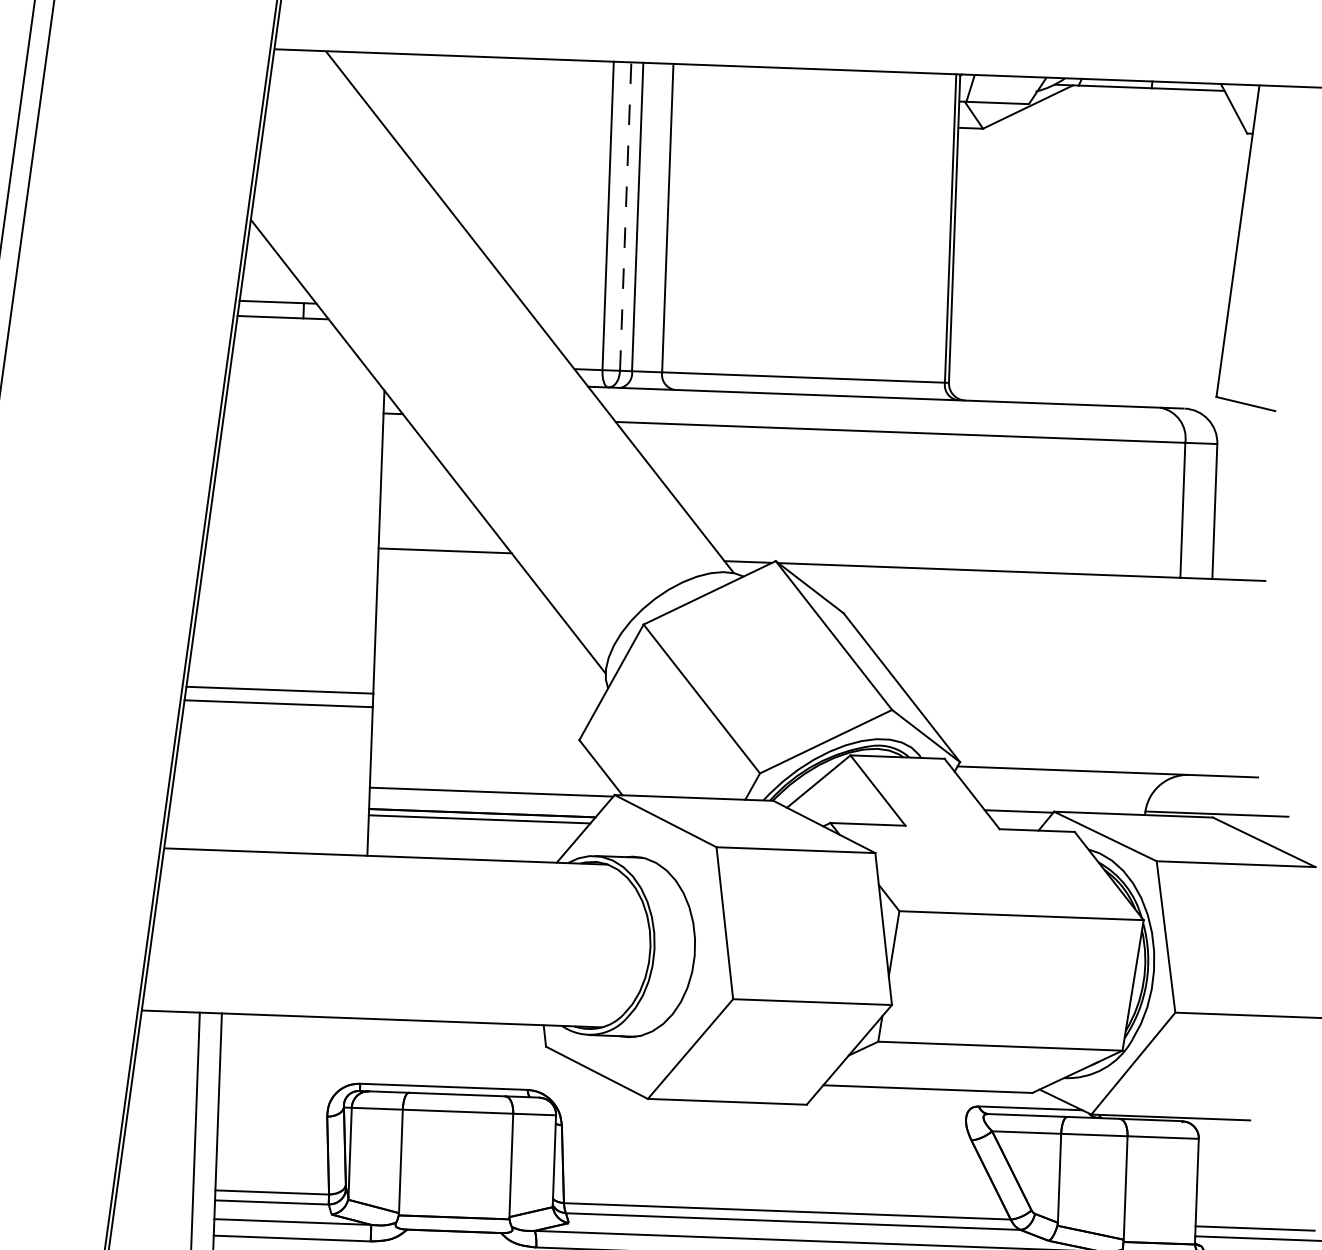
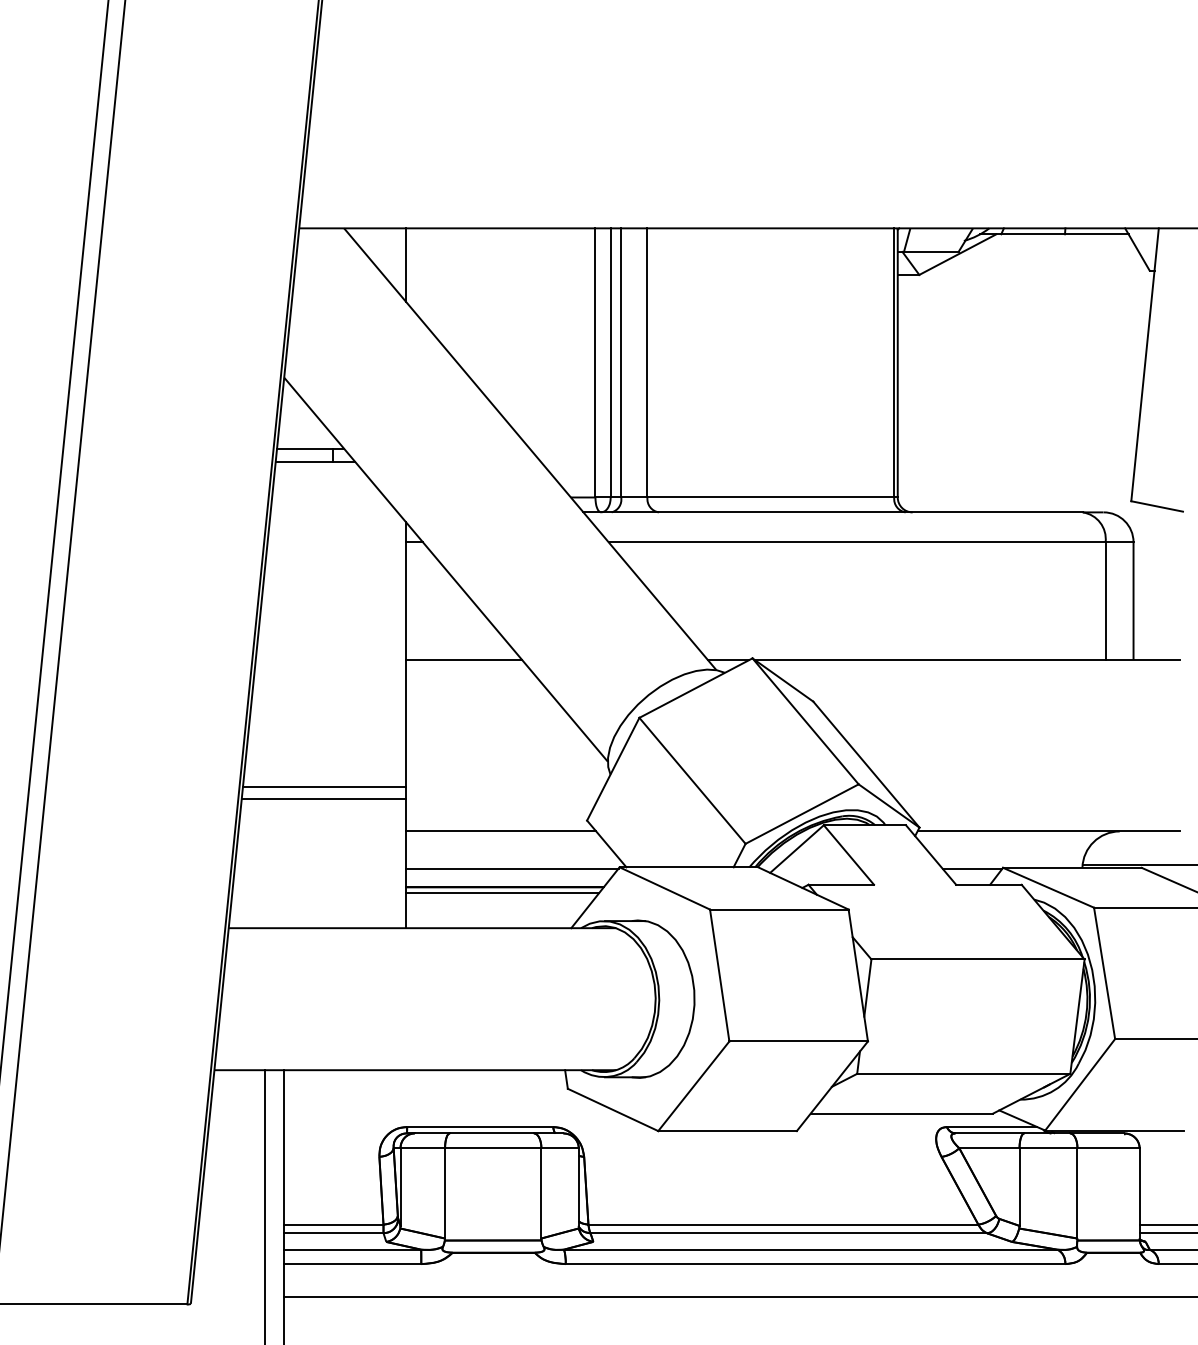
line: (395, 95) -> (406, 264), added
line: (625, 216) -> (610, 362), dashed -> solid
line: (480, 749) -> (501, 831), added

